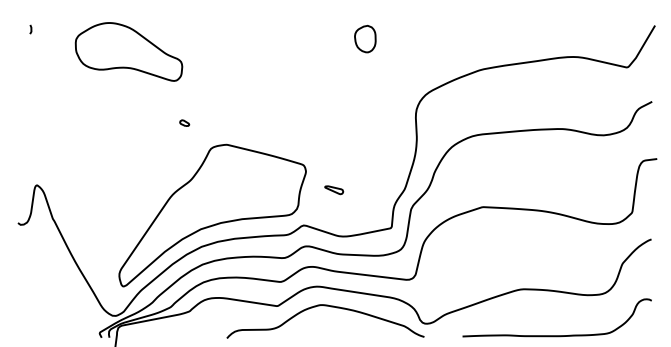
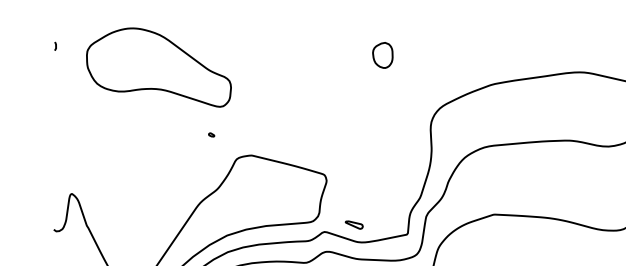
line: (30, 29) -> (55, 46), moved
part: (128, 51) -> (158, 67), size x1.43
part: (184, 122) -> (211, 134), size x0.62
part: (334, 190) -> (354, 225), moved

